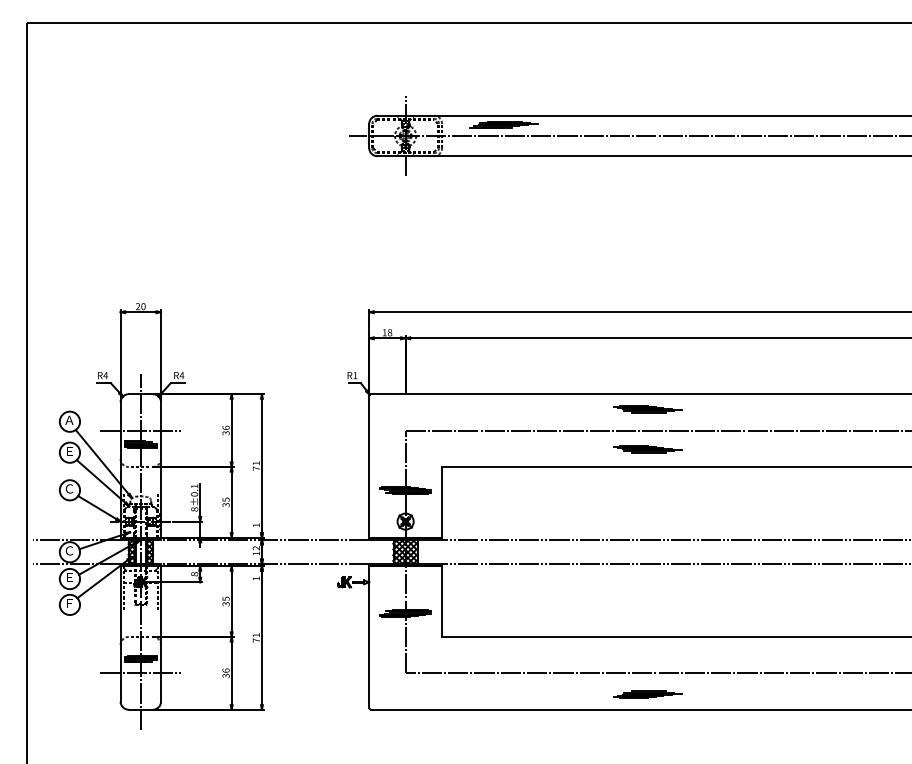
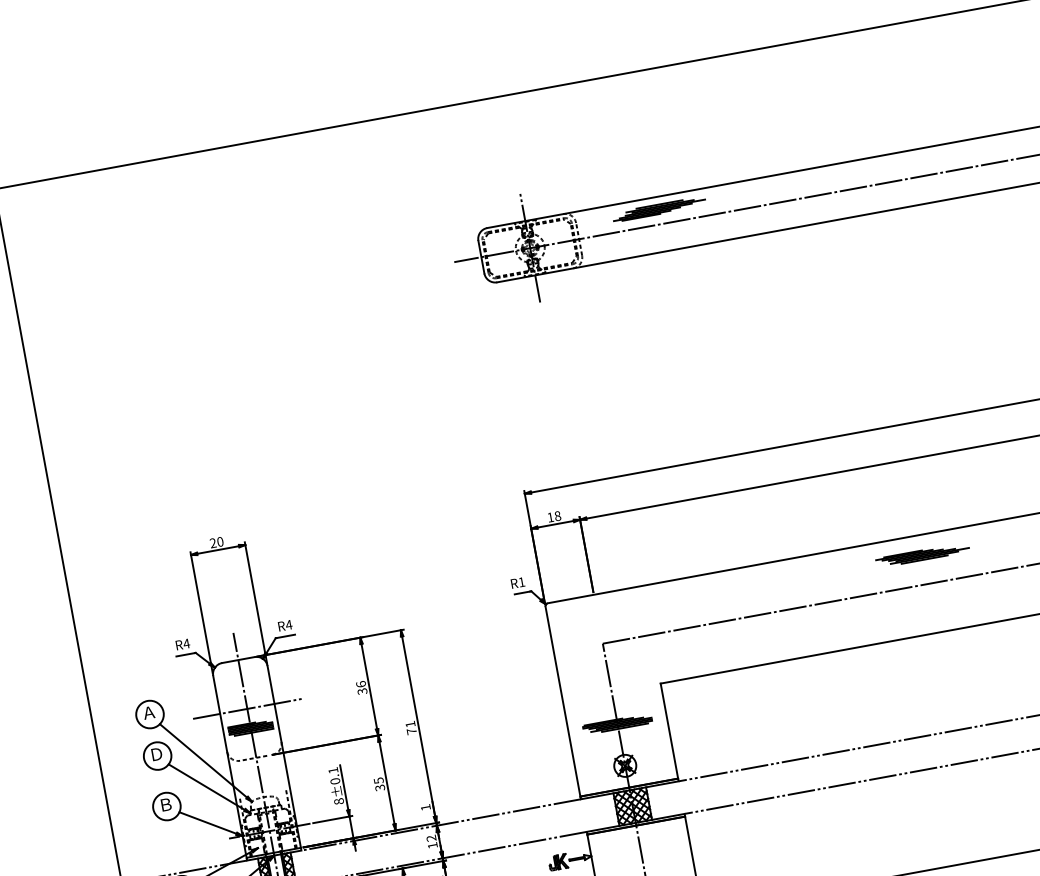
part: (647, 449) -> (932, 609), removed
text: (69, 450) -> (156, 753), Ｅ -> Ｄ
text: (69, 488) -> (165, 804), Ｃ -> Ｂ

